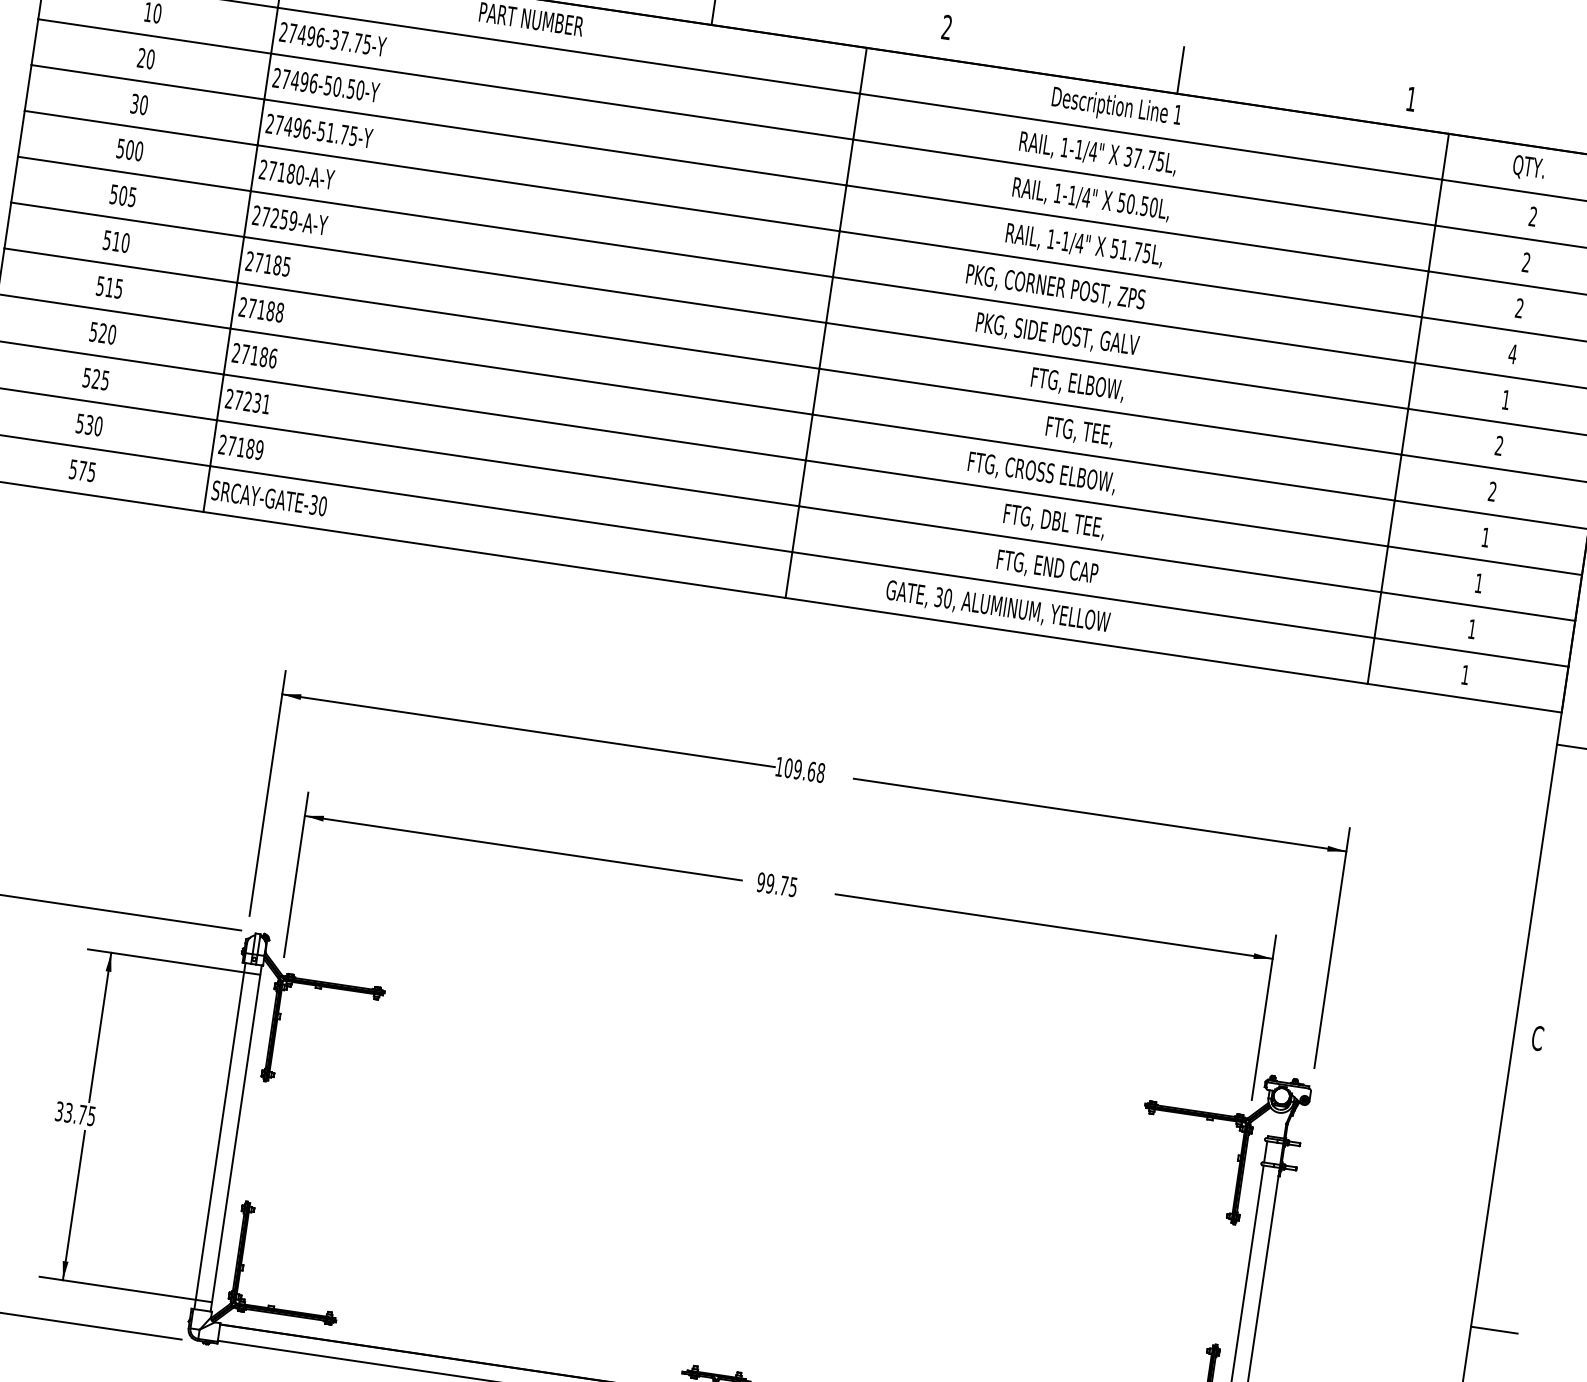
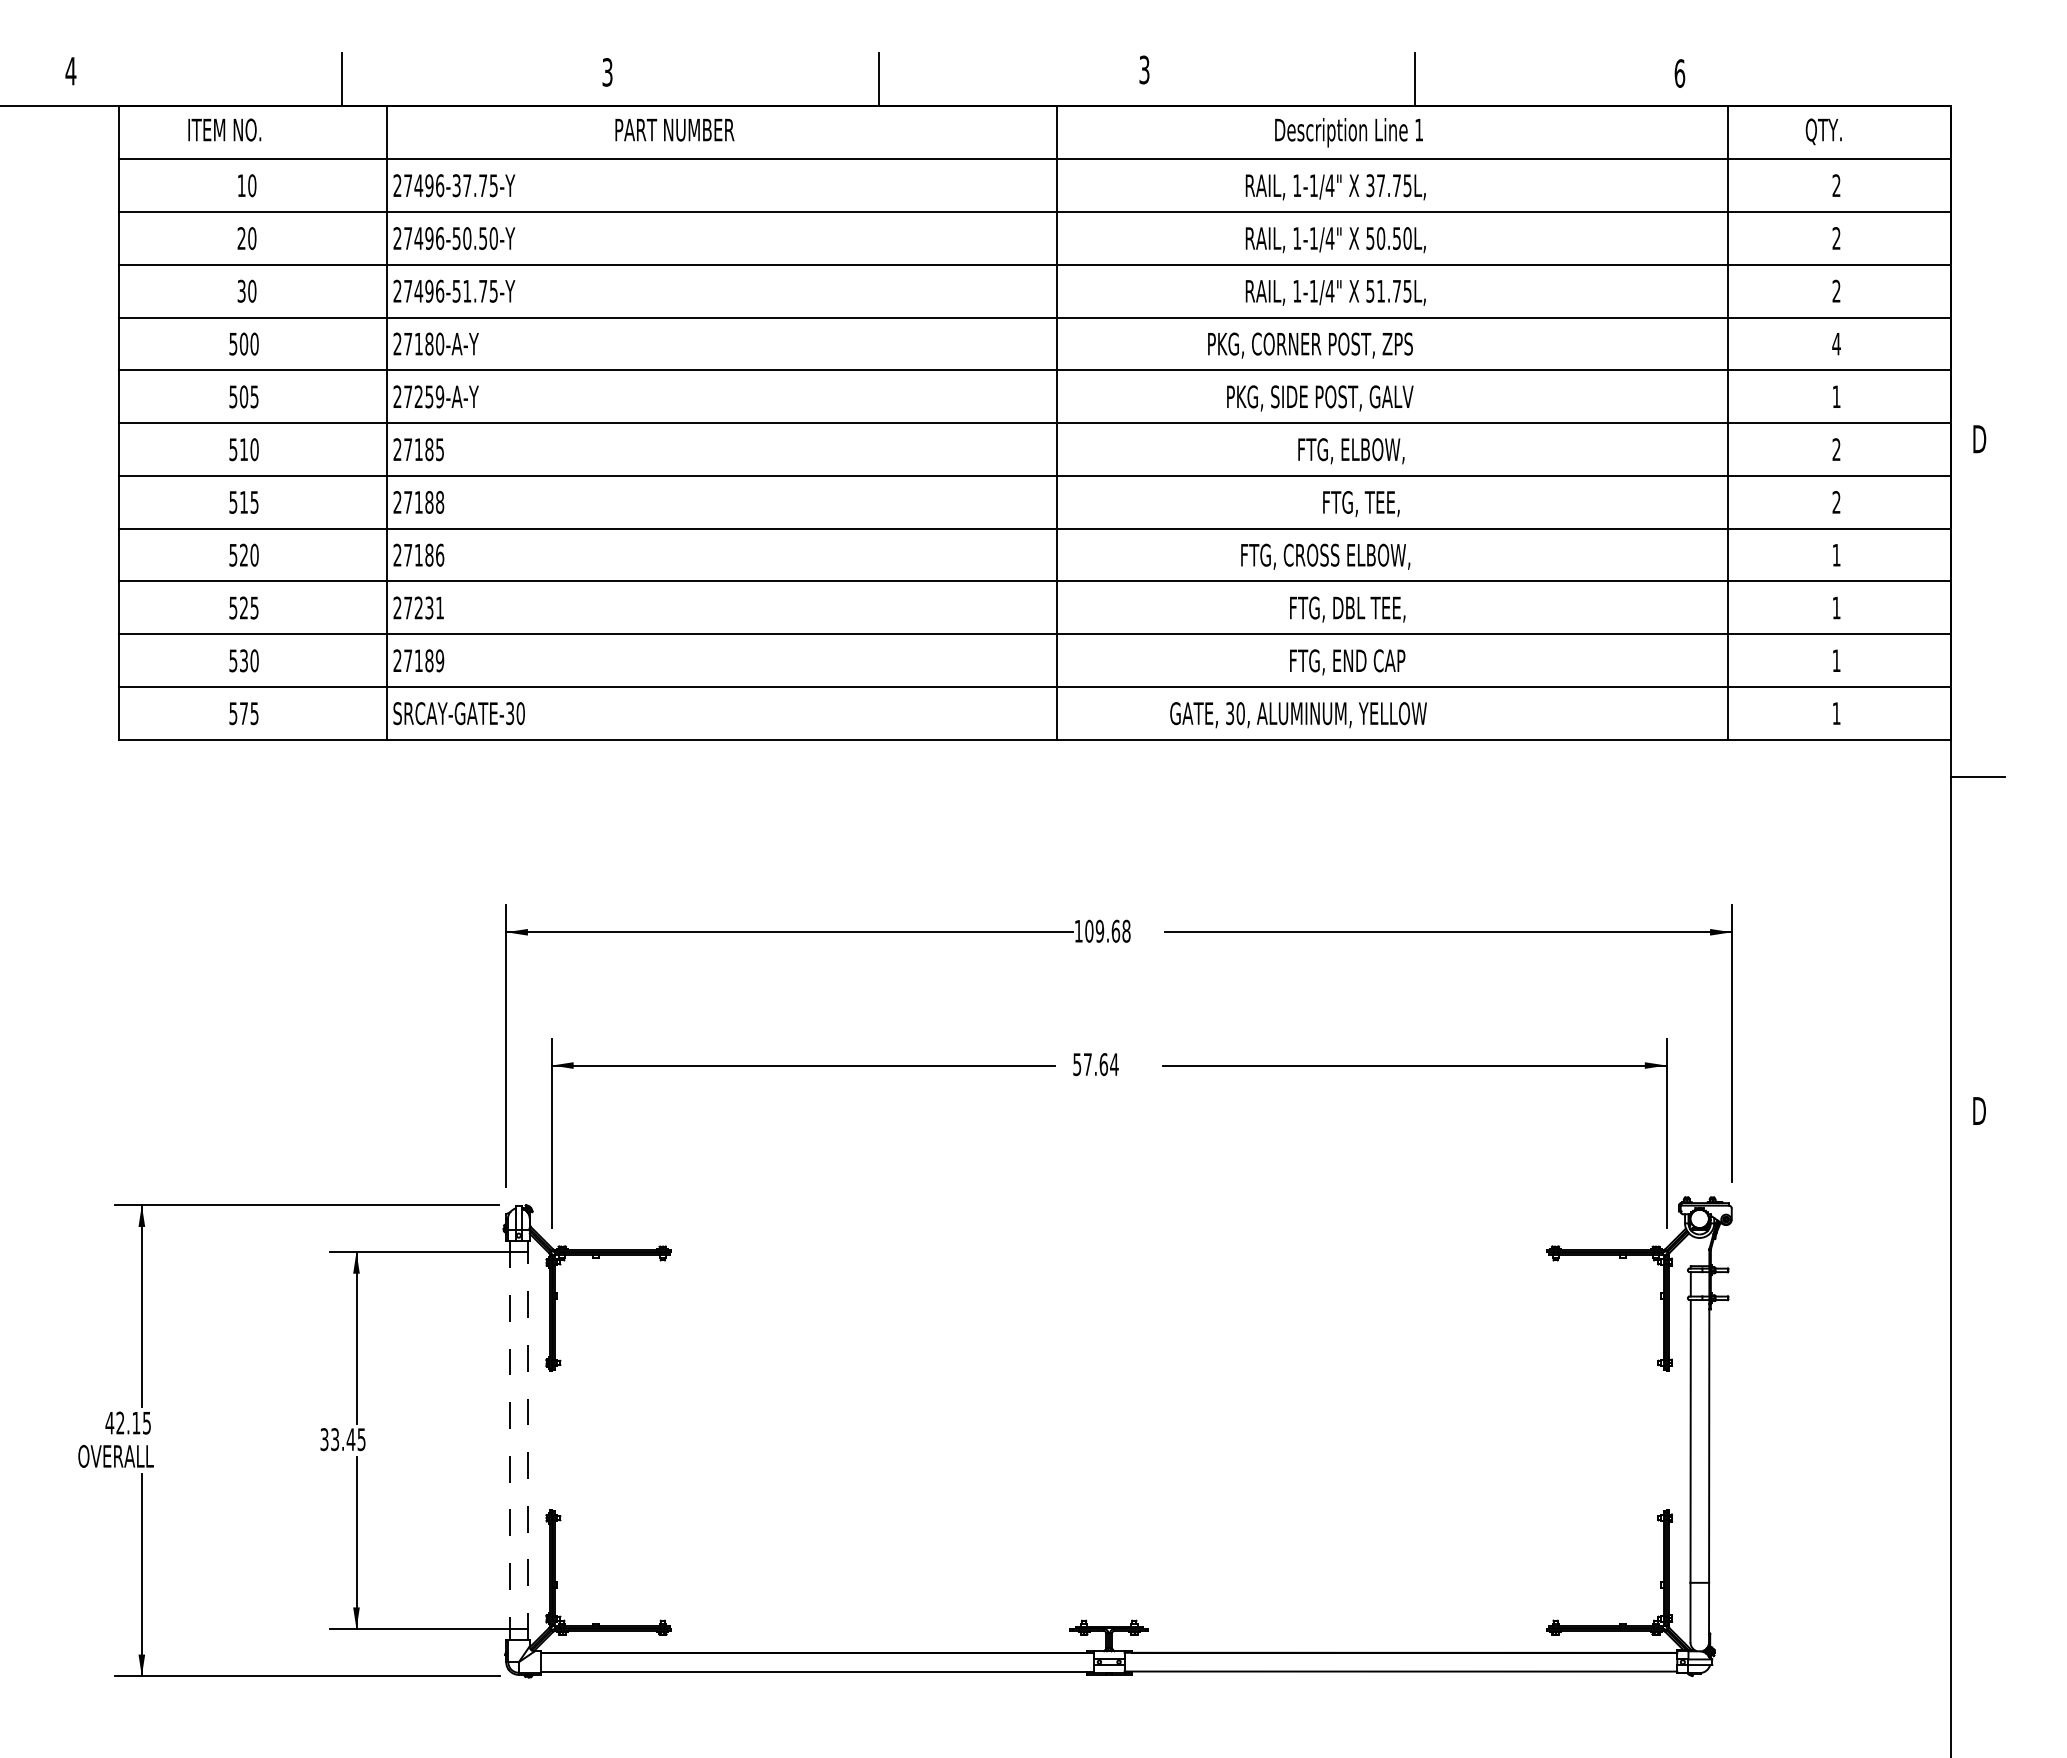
text: (947, 27) -> (1144, 69), 2 -> 3
text: (1411, 99) -> (1679, 73), 1 -> 6
text: (776, 884) -> (1095, 1064), 99.75 -> 57.64
text: (1537, 1037) -> (1978, 1110), C -> D
text: (82, 1114) -> (350, 1439), 33.75 -> 33.45
line: (219, 1136) -> (509, 1441), solid -> dashed
line: (236, 1138) -> (528, 1440), solid -> dashed
line: (1493, 1330) -> (1977, 1447), removed

